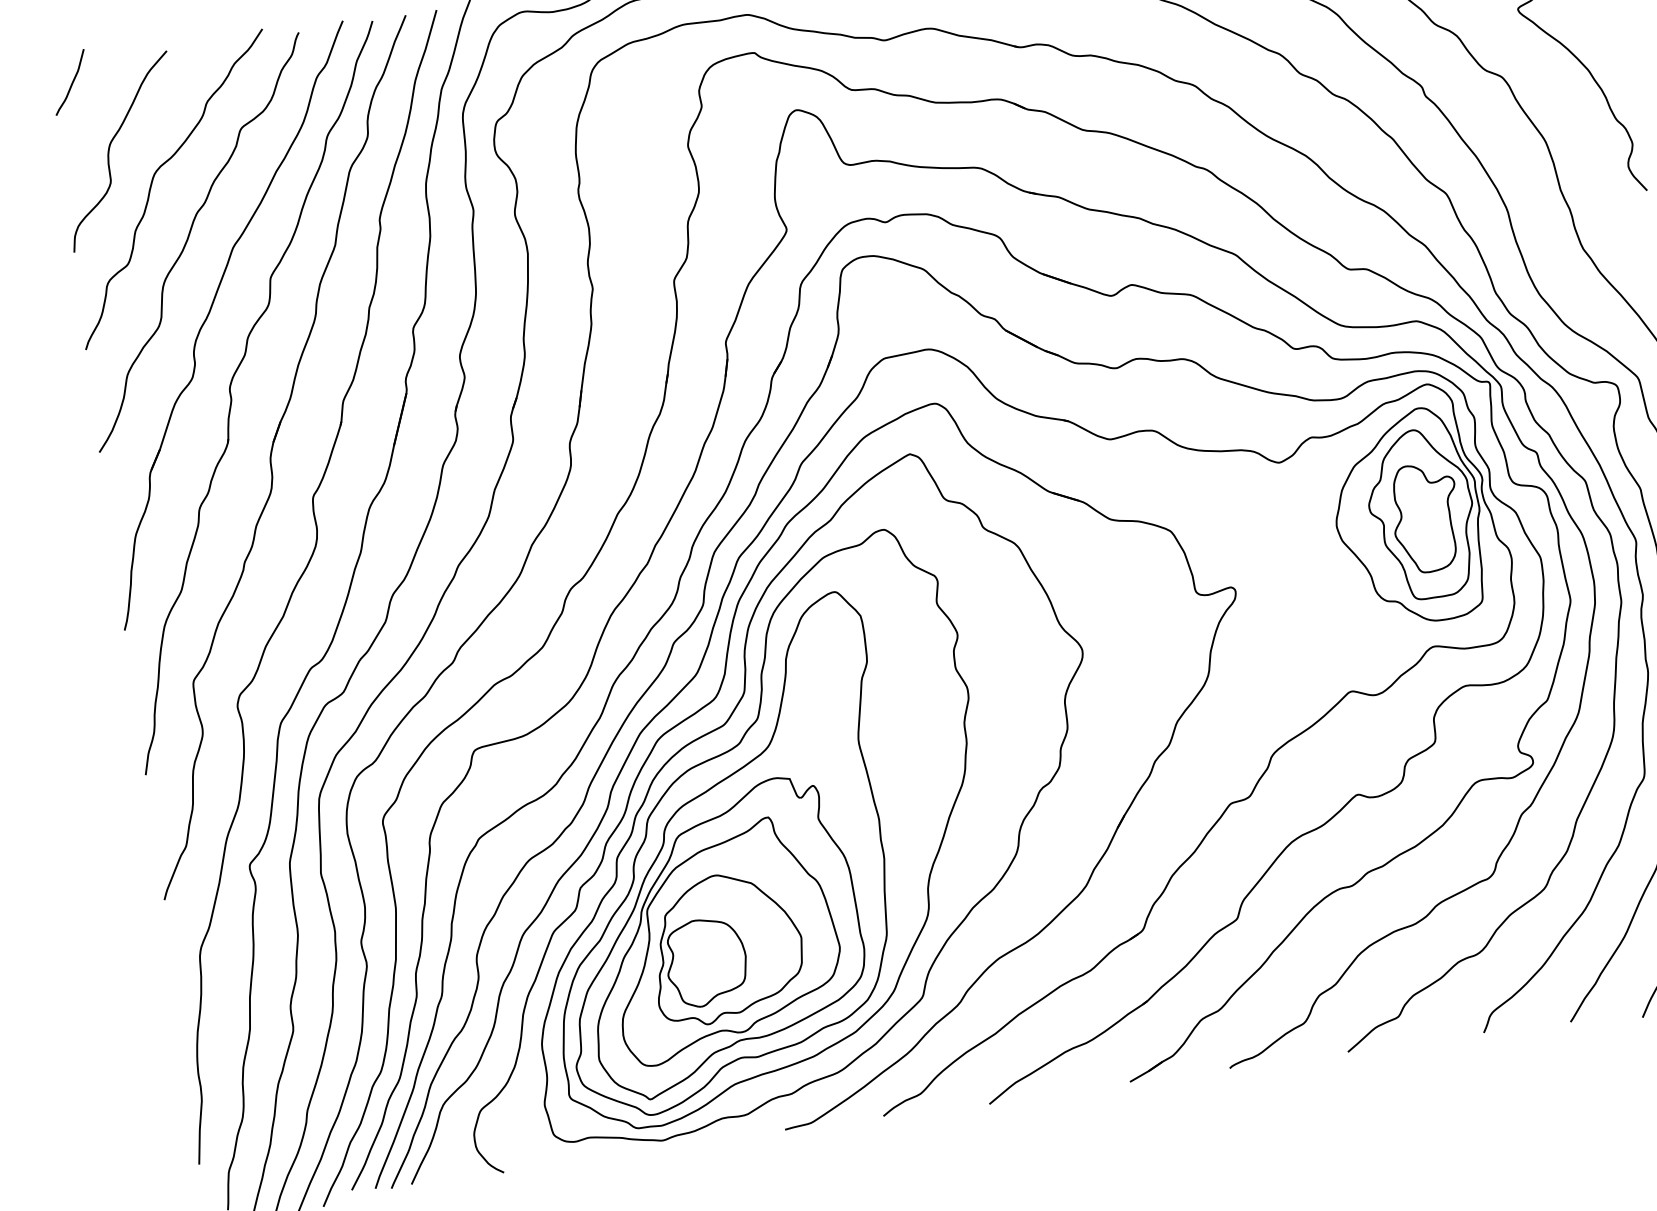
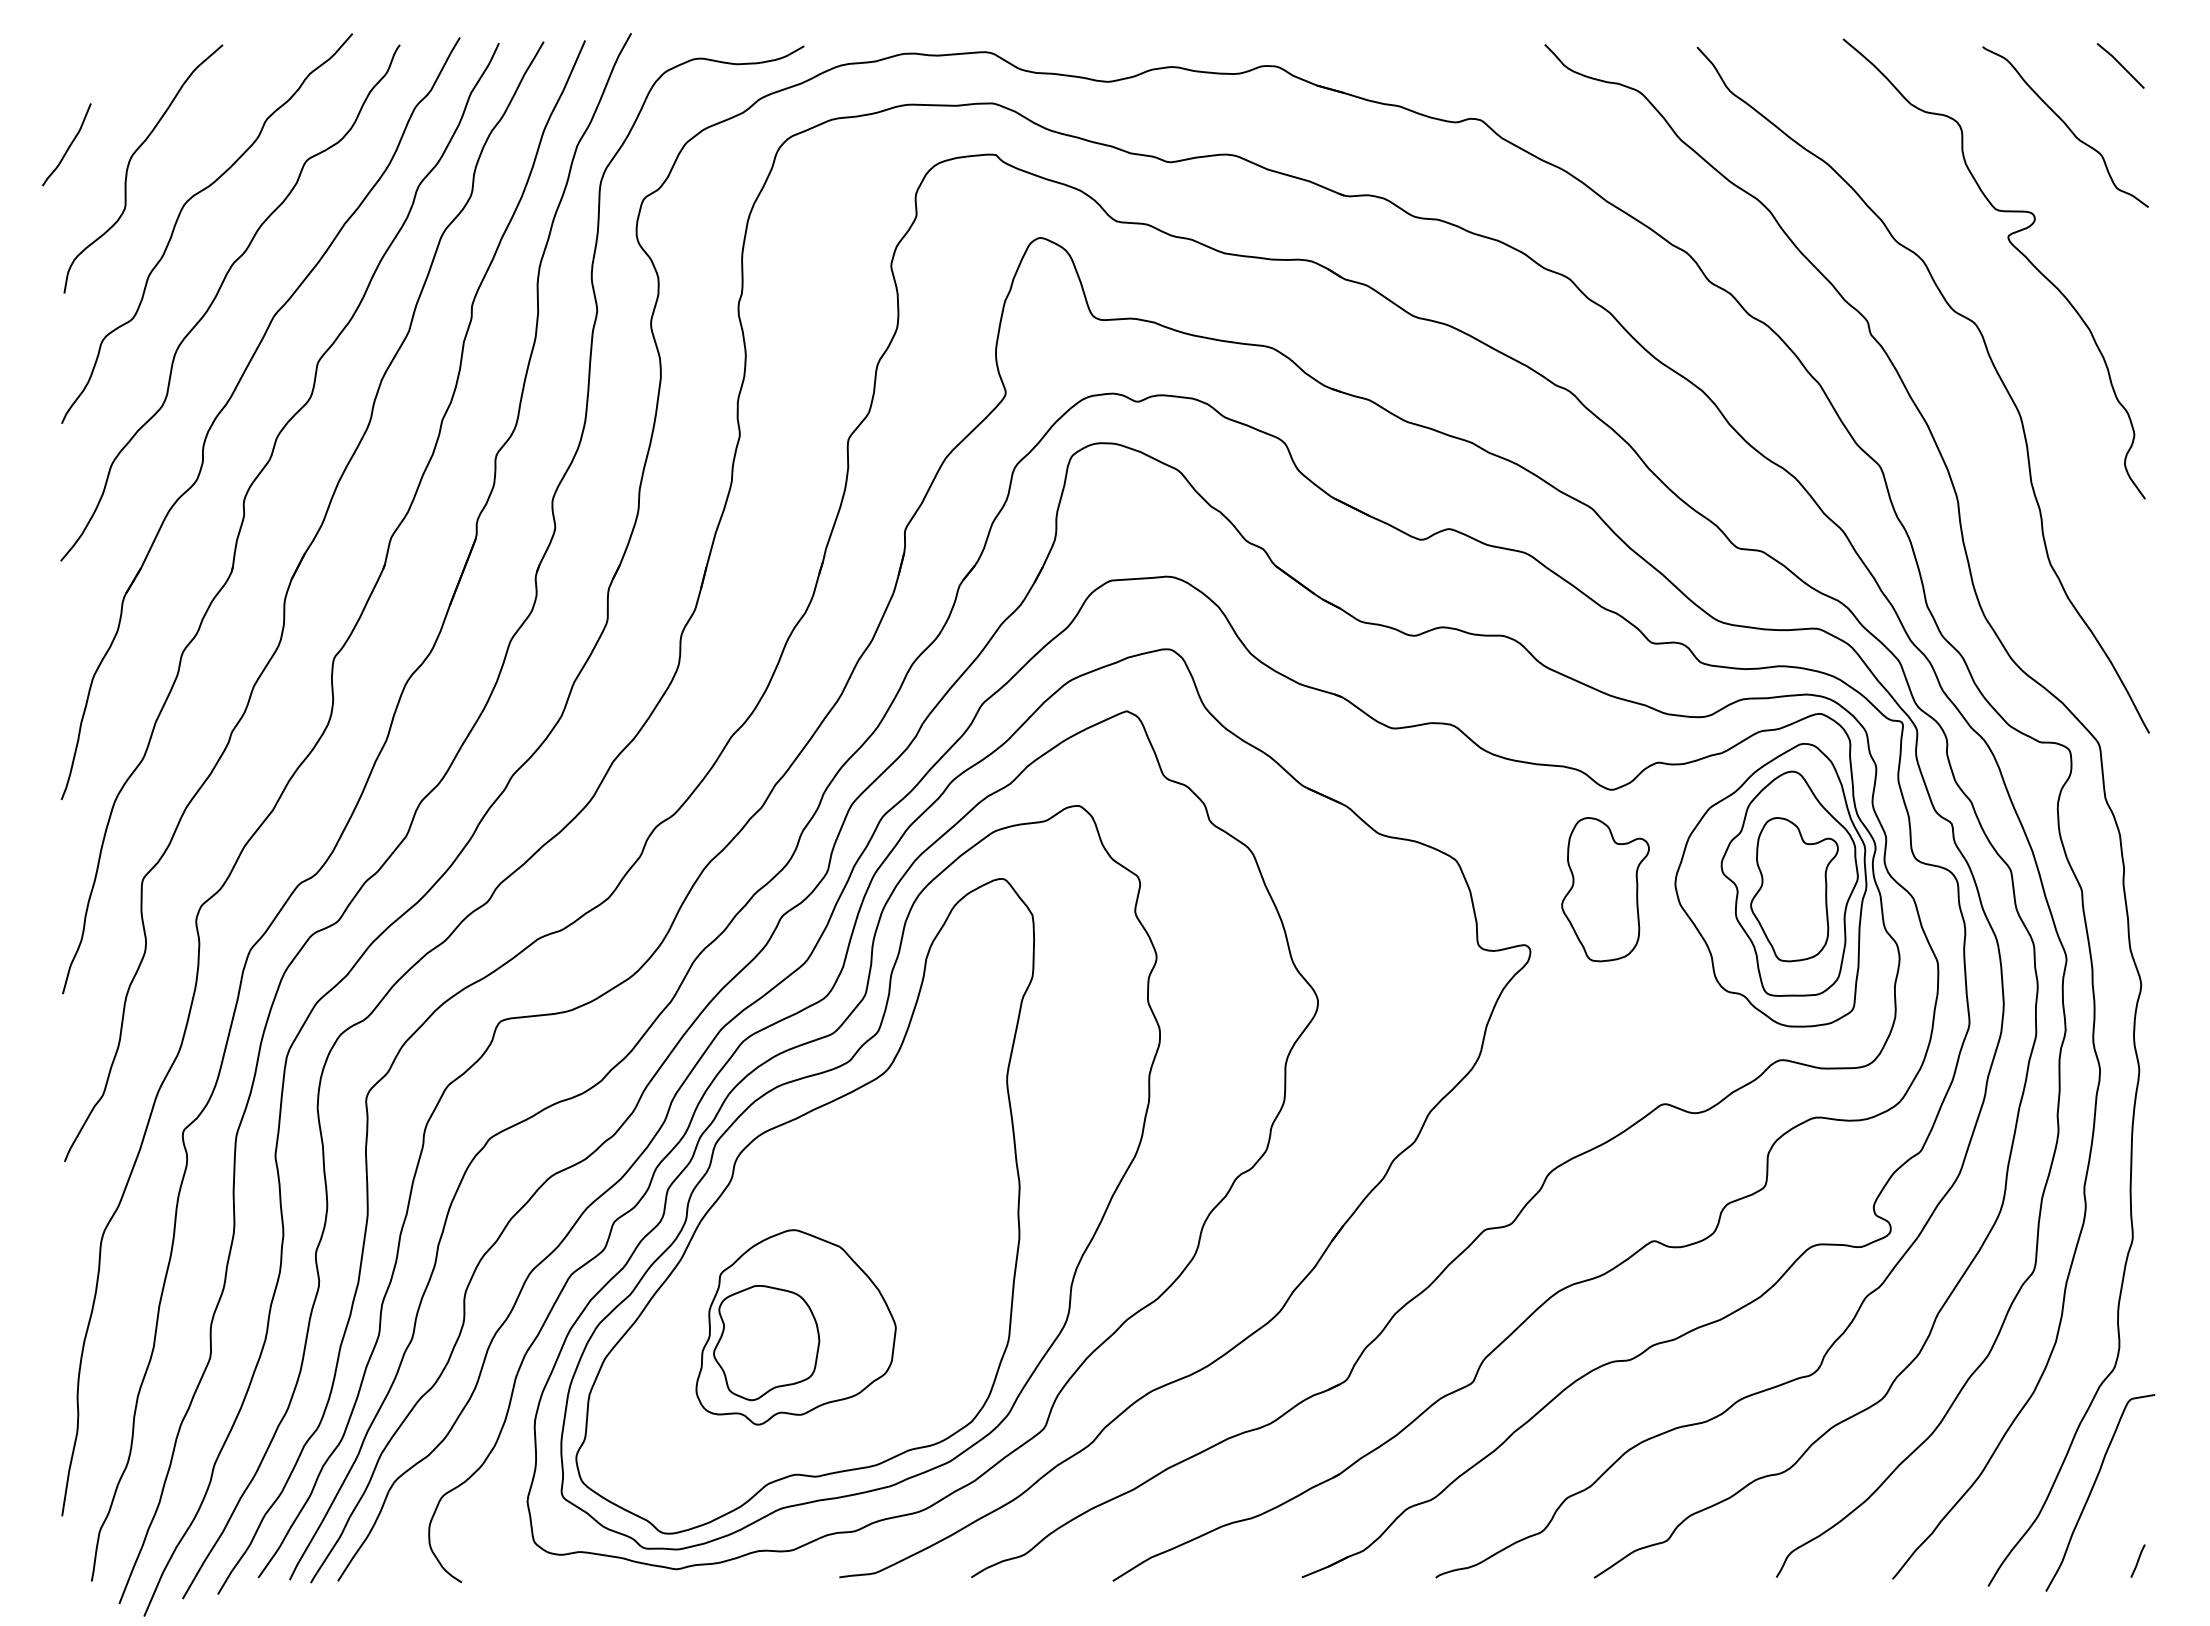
curve: (71, 83) -> (68, 146), moved
part: (1285, 537) -> (1605, 889), added
part: (721, 937) -> (791, 1312), removed

